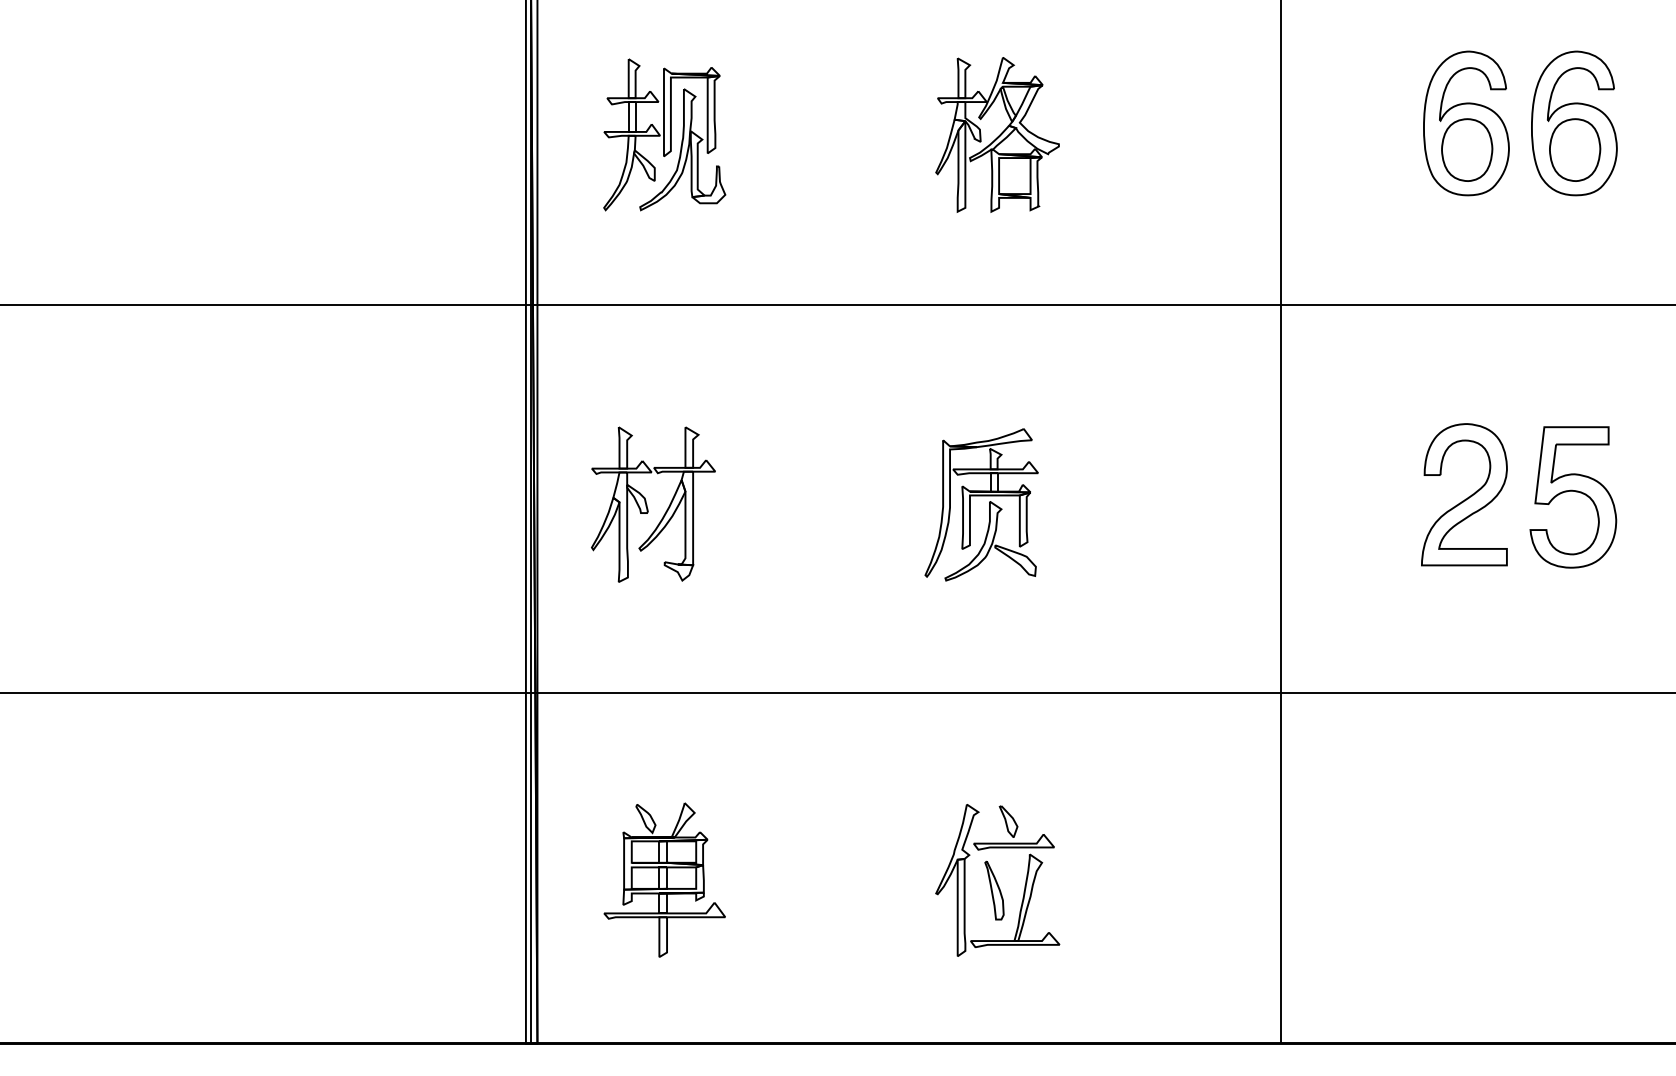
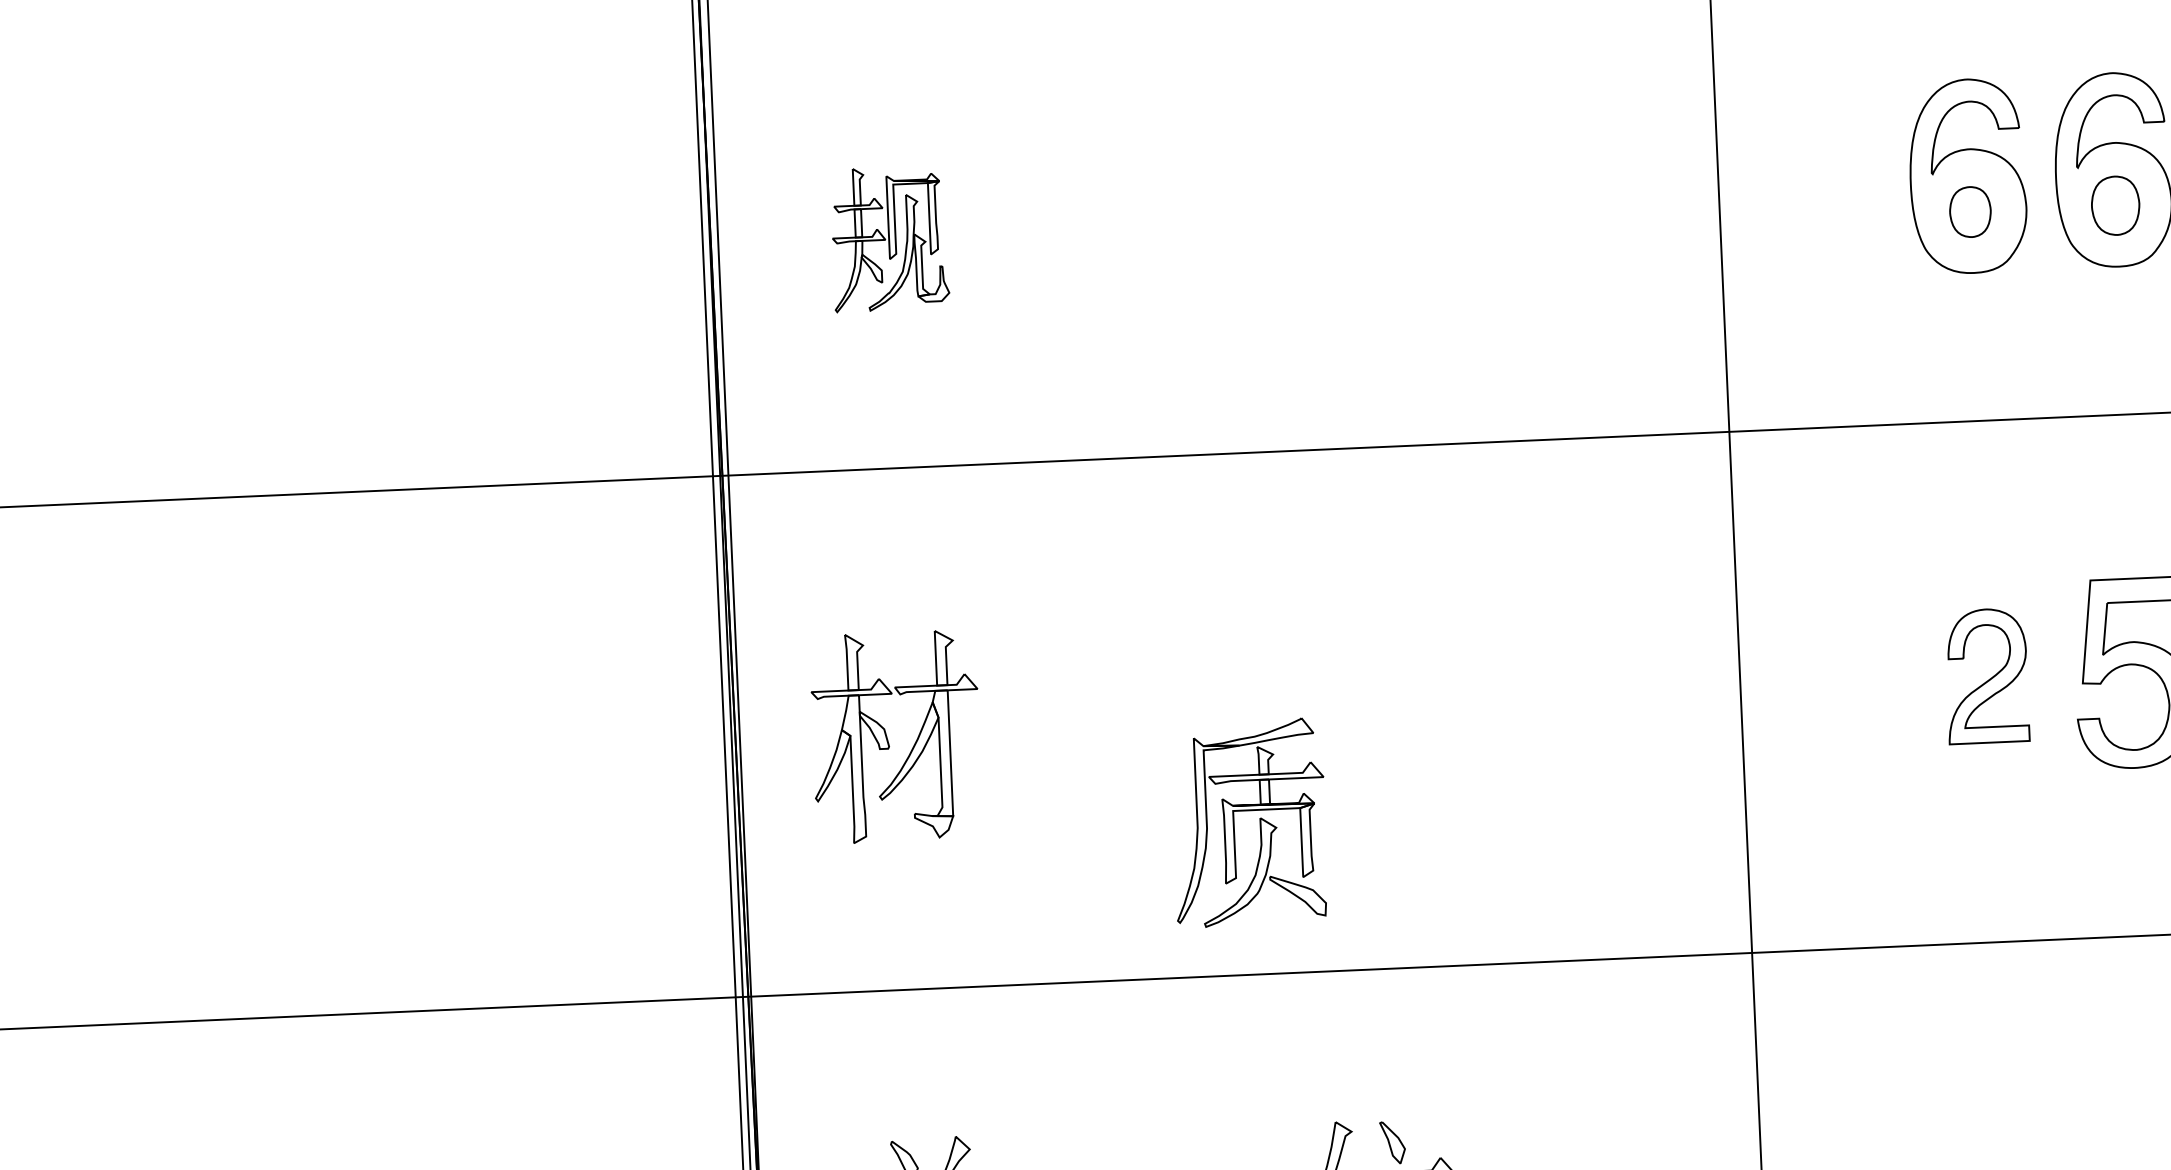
part: (664, 134) -> (889, 238), size x0.7
part: (997, 134) -> (1337, 218), removed
part: (1467, 149) -> (1970, 211), size x0.6
part: (1575, 149) -> (2116, 204), size x0.7
part: (1464, 494) -> (1986, 675), size x0.7
part: (981, 496) -> (1248, 811), moved

